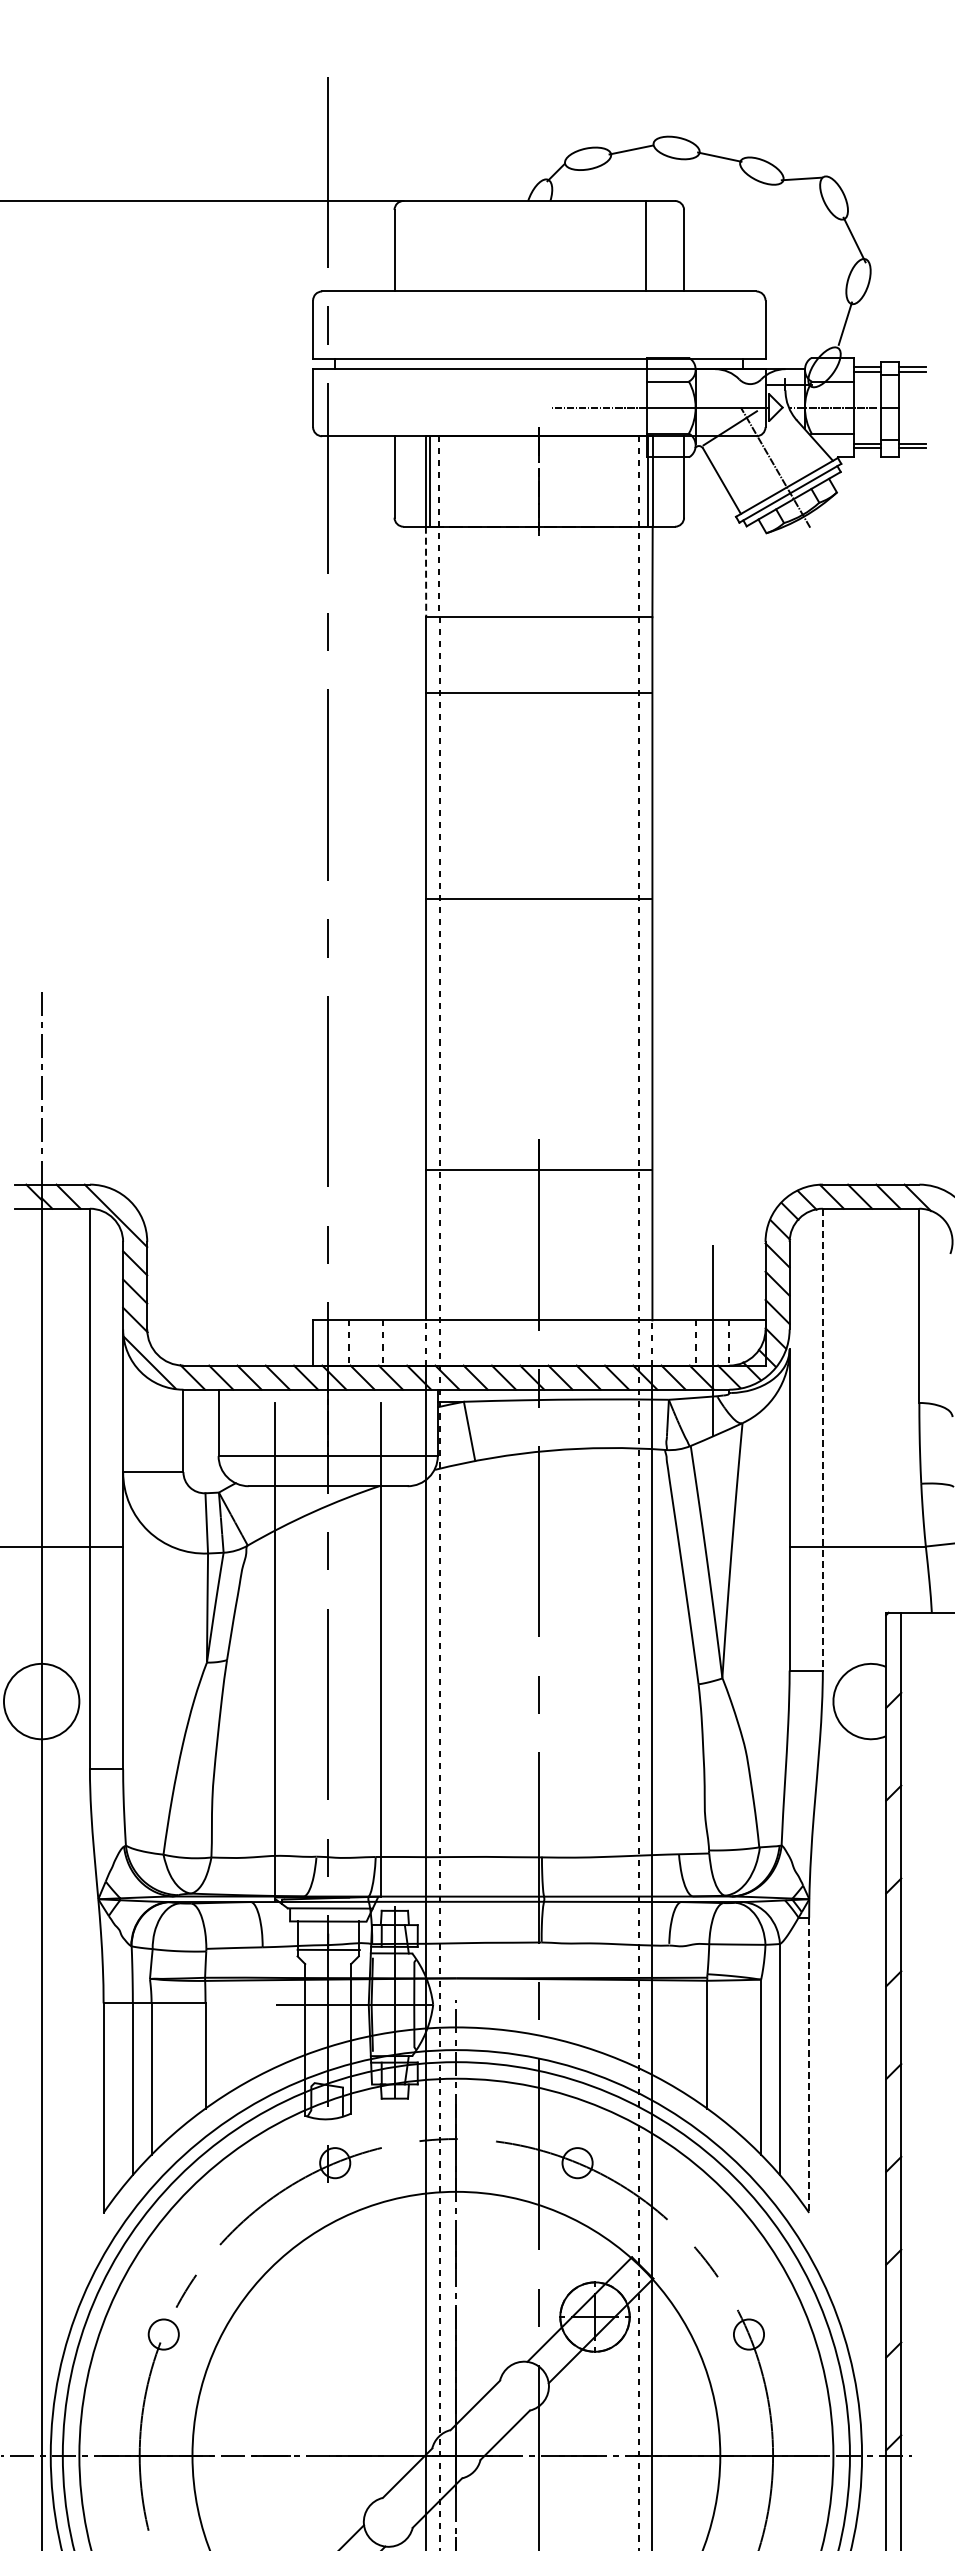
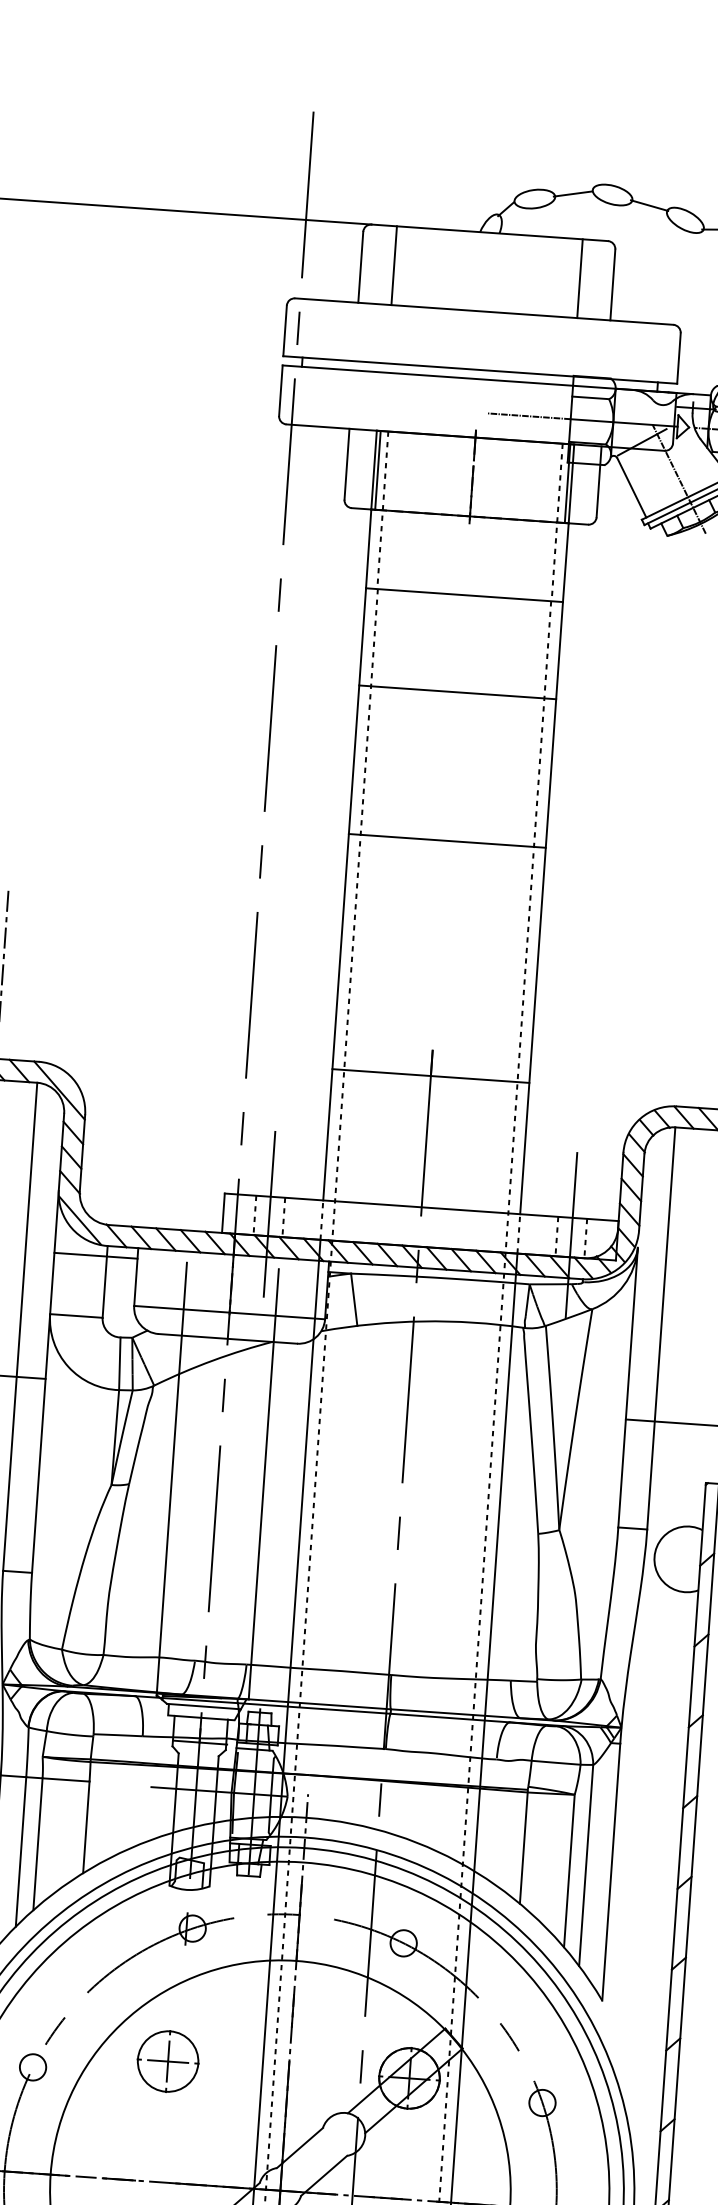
line: (432, 246) -> (394, 265), added
line: (426, 572) -> (369, 549), dashed -> solid
line: (539, 692) -> (457, 692), moved
line: (365, 1346) -> (268, 1219), added
line: (170, 1401) -> (95, 1255), added
line: (822, 1439) -> (660, 1328), dashed -> solid
line: (809, 2065) -> (611, 1872), dashed -> solid
part: (317, 2316) -> (167, 2061), added

